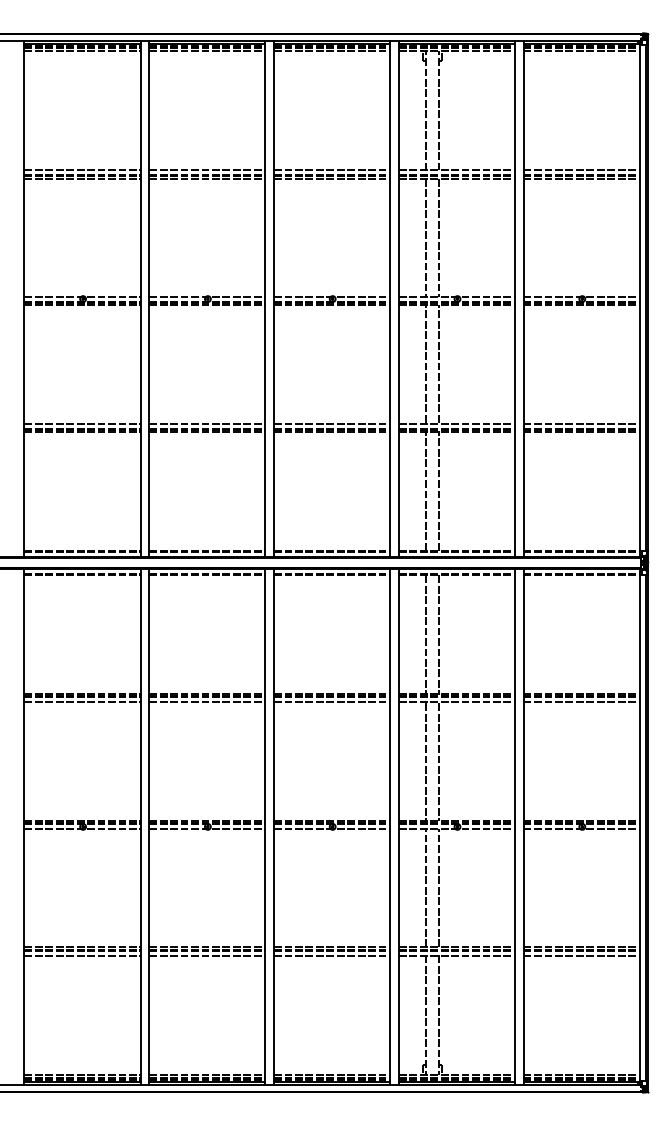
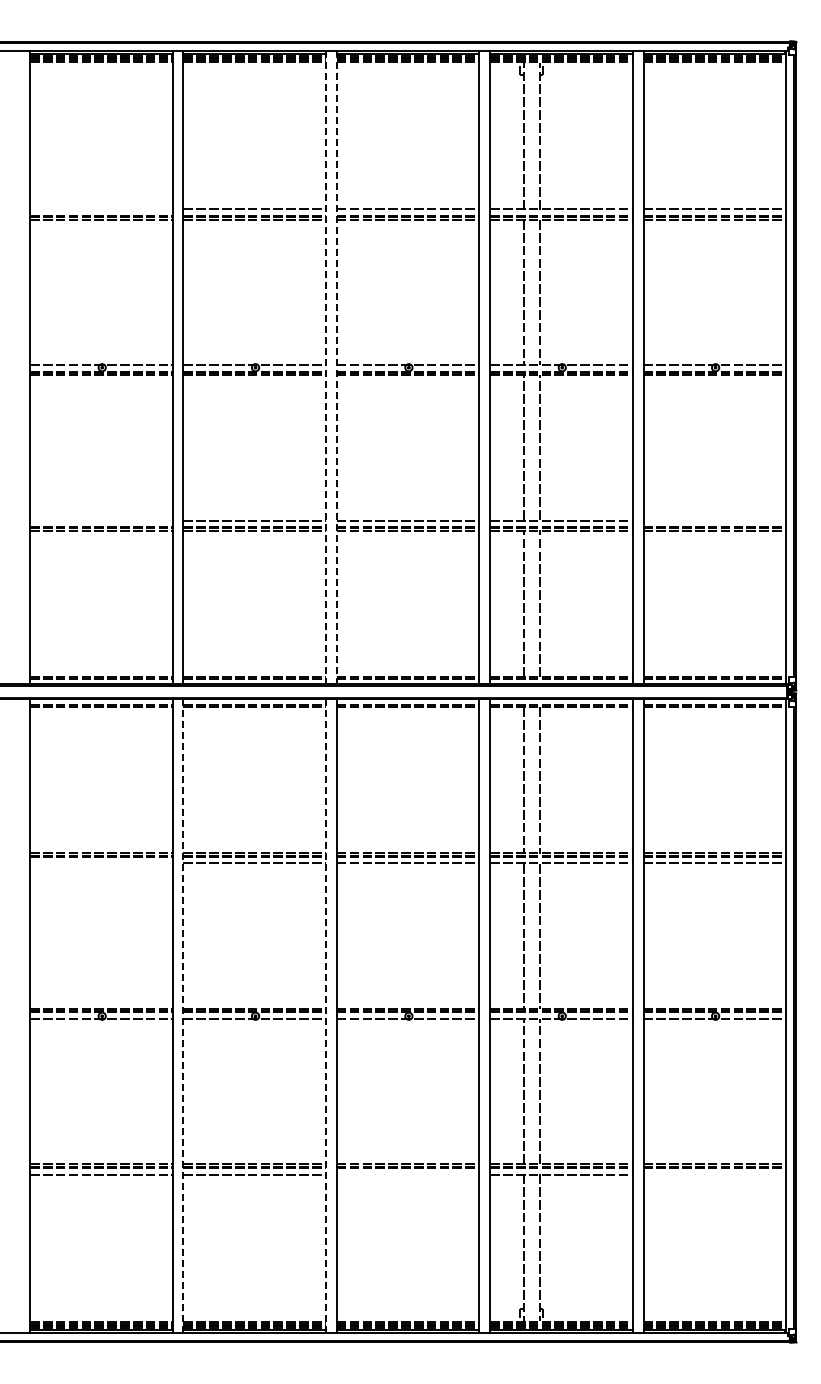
line: (82, 170) -> (101, 209), removed
line: (265, 298) -> (326, 367), solid -> dashed
line: (273, 298) -> (336, 367), solid -> dashed
line: (82, 423) -> (101, 520), removed
line: (581, 423) -> (714, 520), removed
line: (82, 702) -> (101, 863), removed
line: (149, 827) -> (183, 1016), solid -> dashed
line: (265, 827) -> (326, 1016), solid -> dashed
line: (331, 955) -> (407, 1174), removed
line: (581, 955) -> (714, 1174), removed

